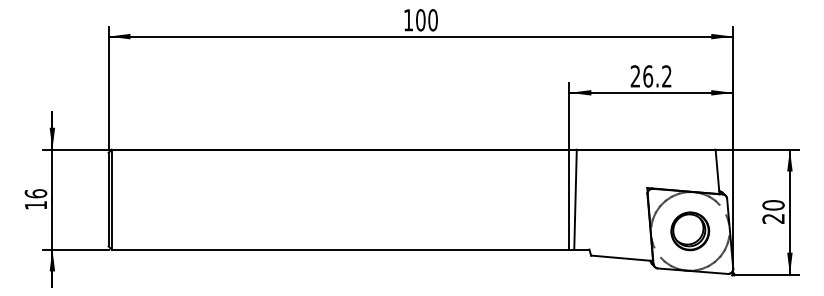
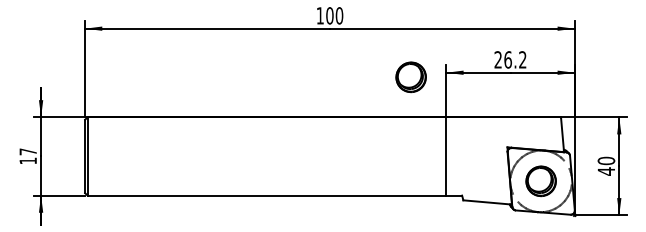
part: (523, 98) -> (410, 77), added
text: (36, 193) -> (28, 151), 16 -> 17
line: (575, 199) -> (451, 156), removed
text: (772, 218) -> (605, 171), 20 -> 40

